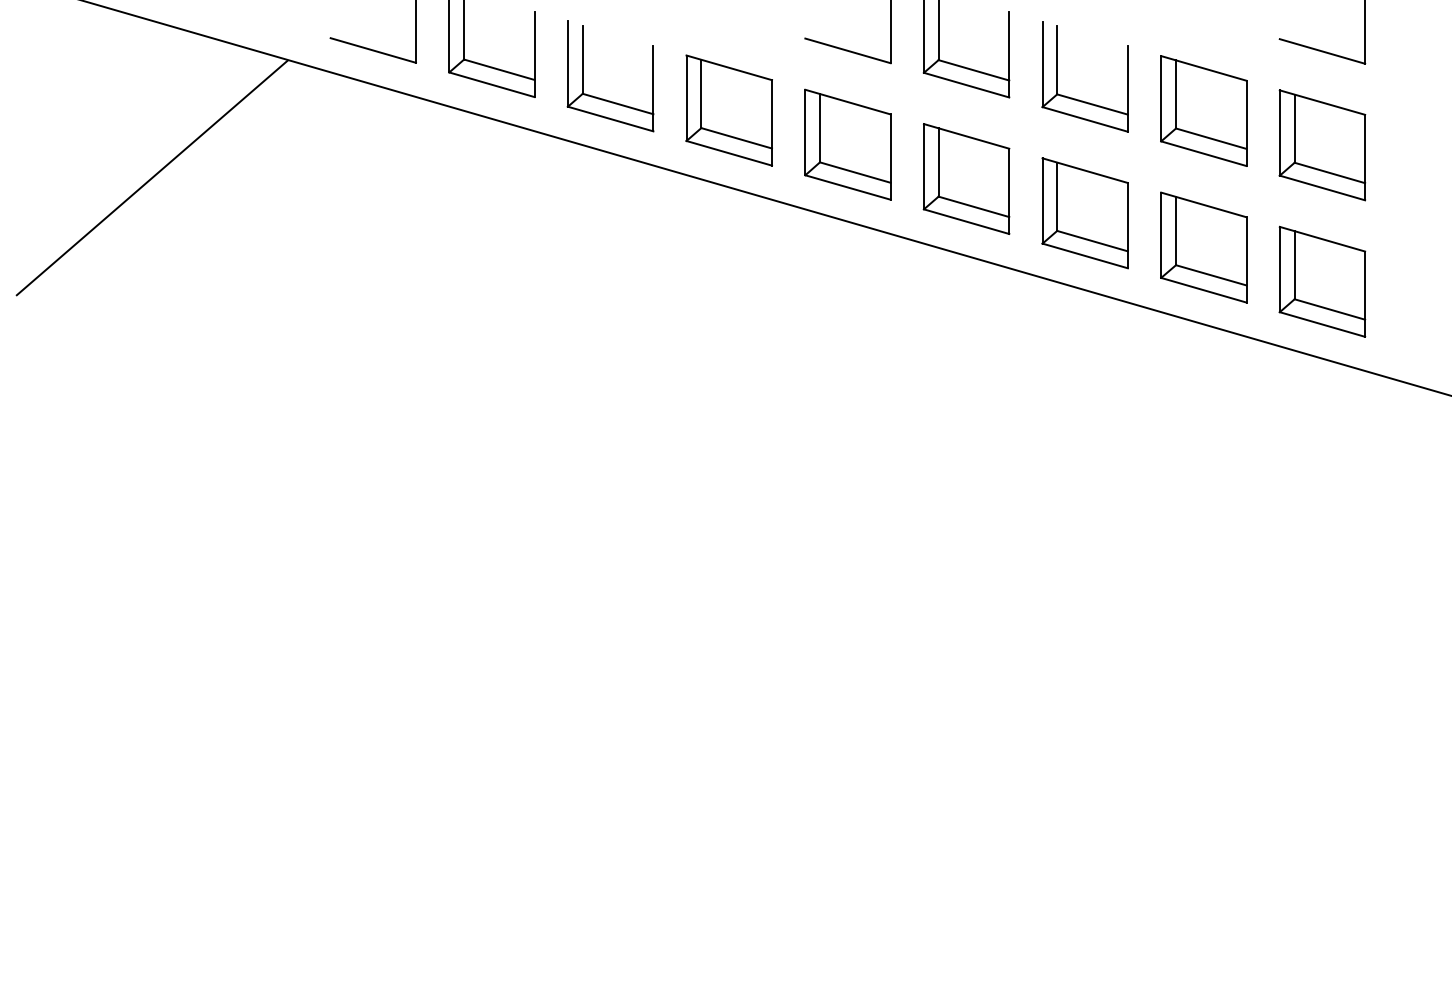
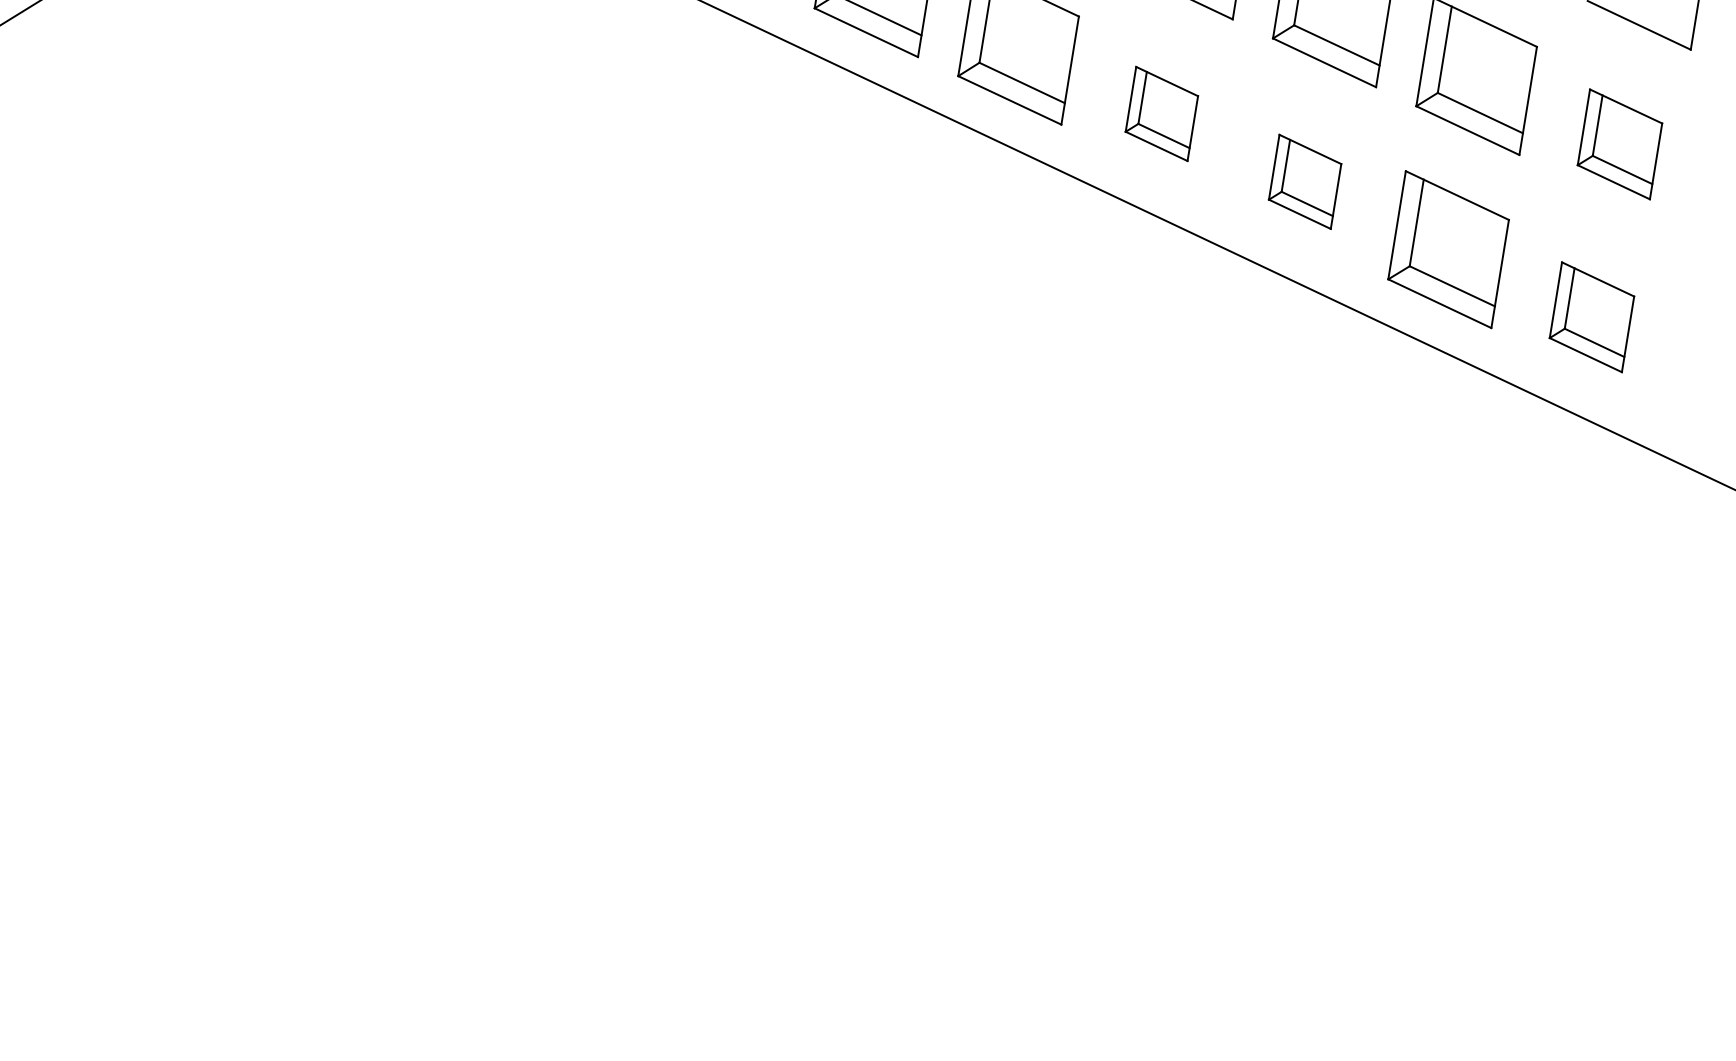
part: (1322, 145) -> (1619, 144), size x0.7
part: (966, 178) -> (1161, 113), size x0.6
part: (1084, 213) -> (1304, 181), size x0.6
part: (1322, 281) -> (1592, 316), size x0.7

